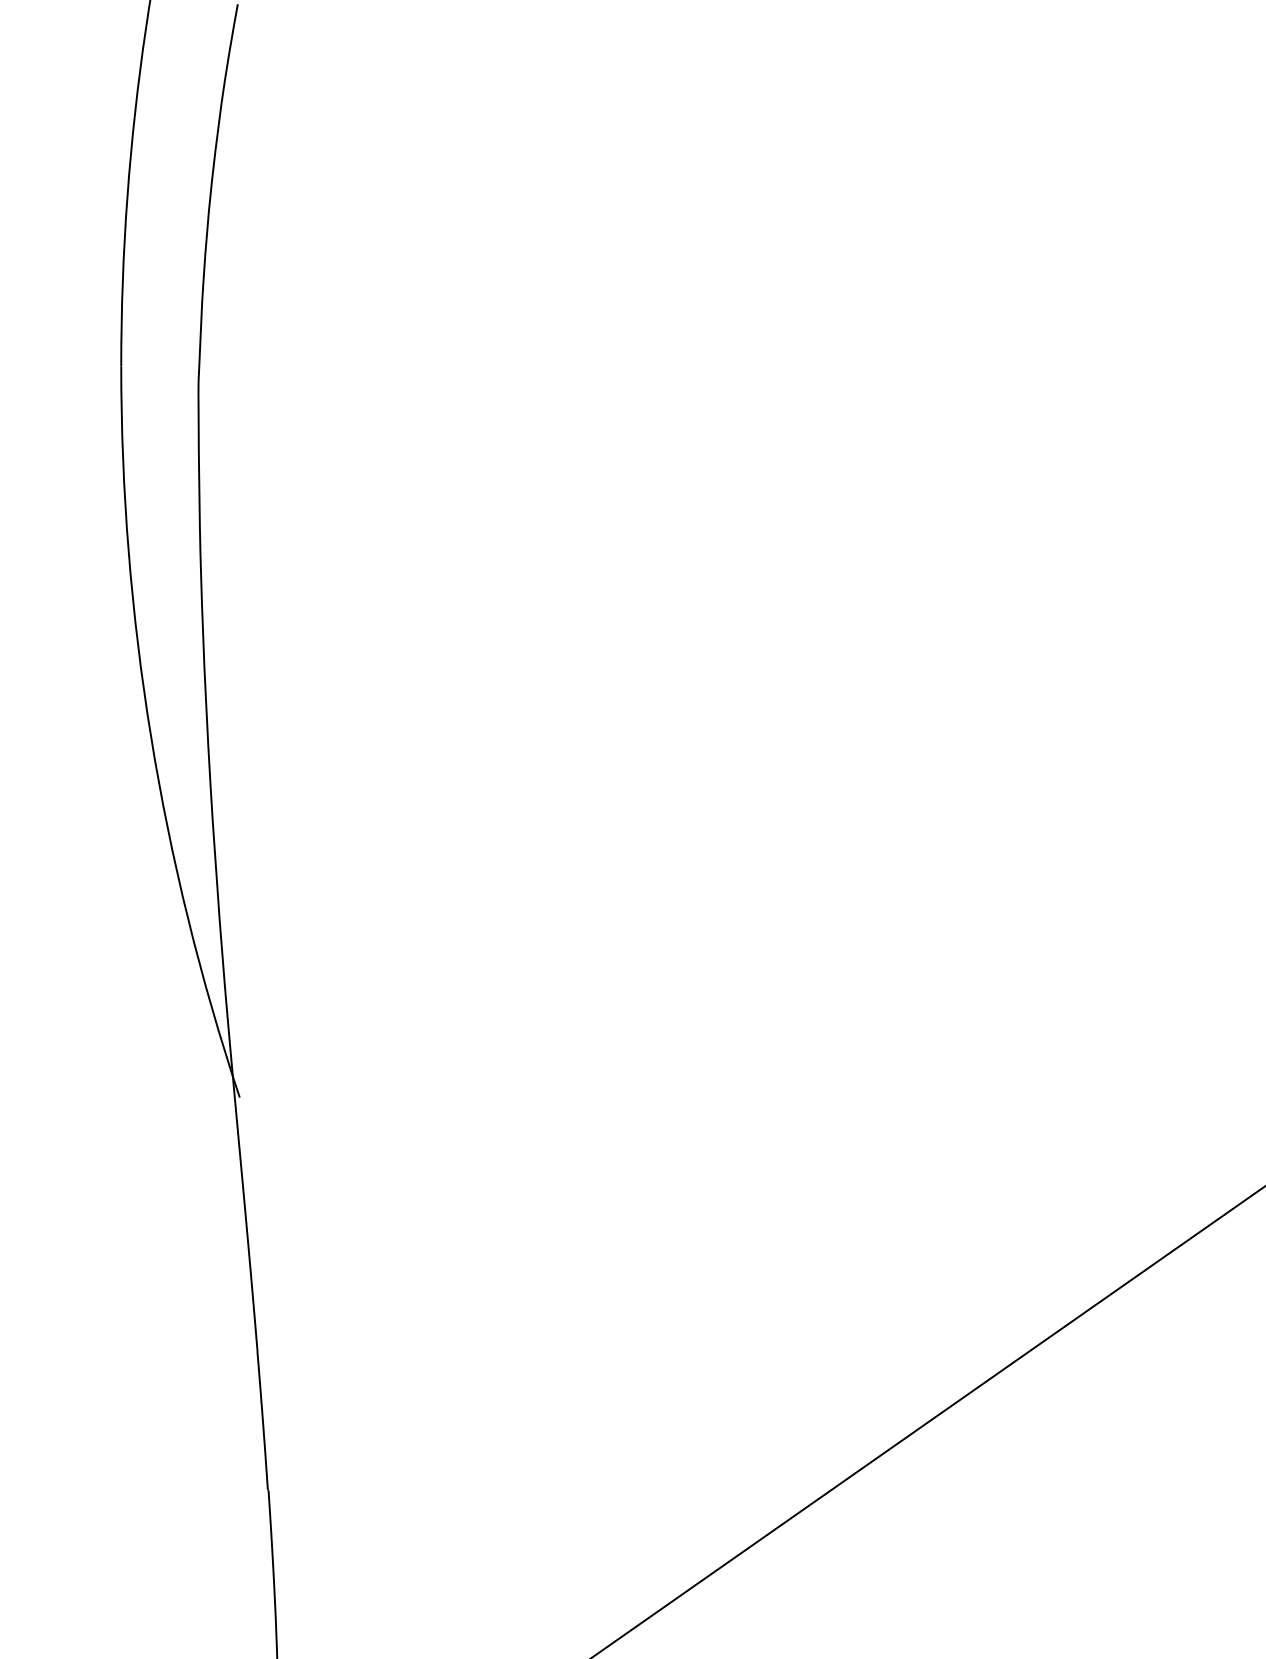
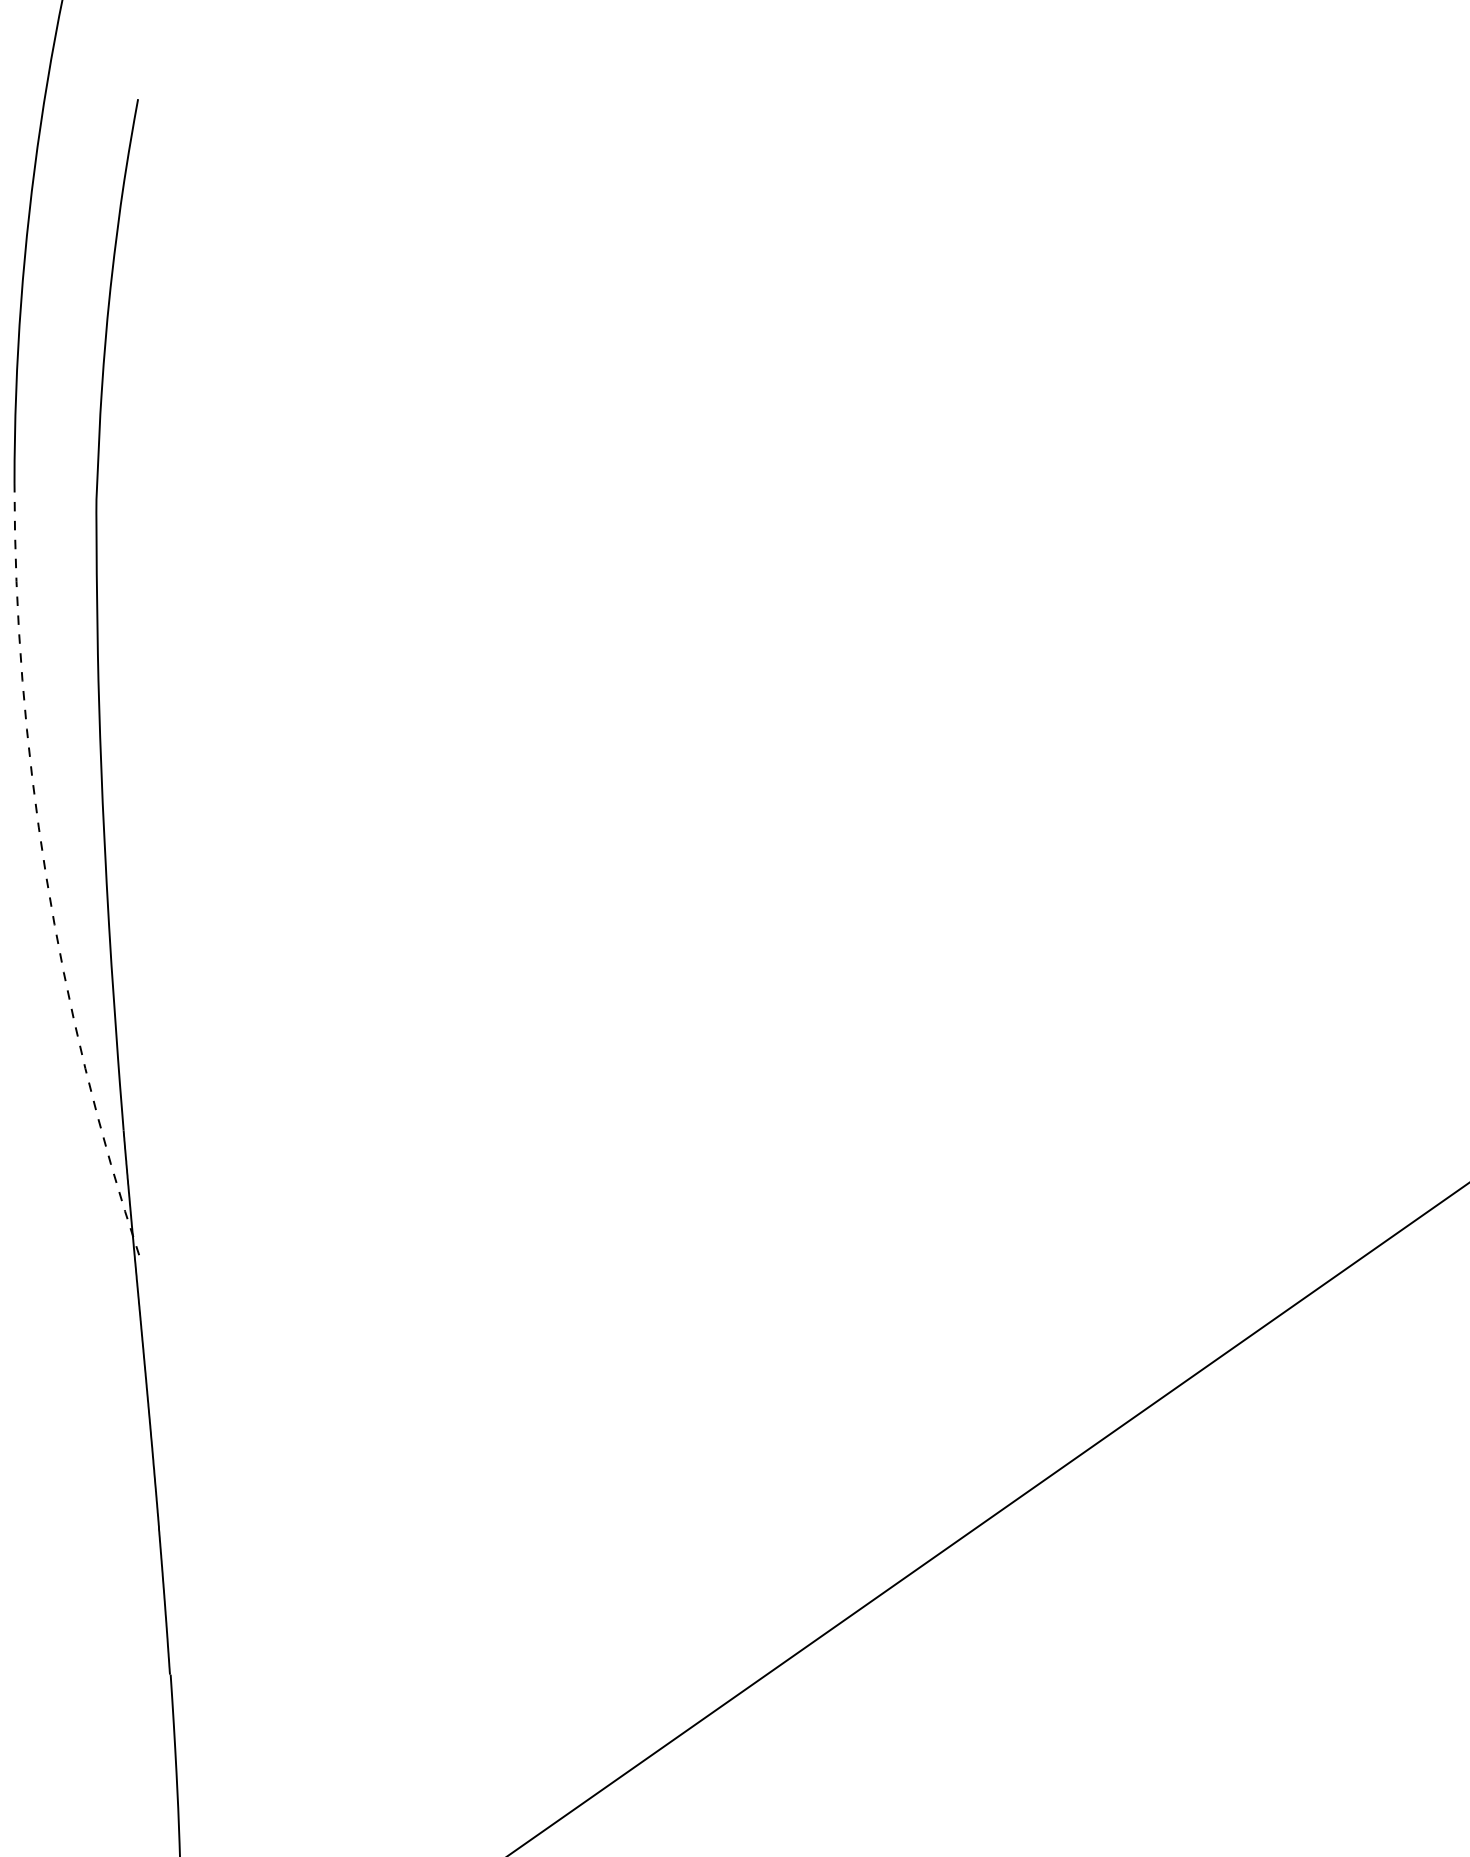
arc: (151, 736) -> (46, 875), solid -> dashed

